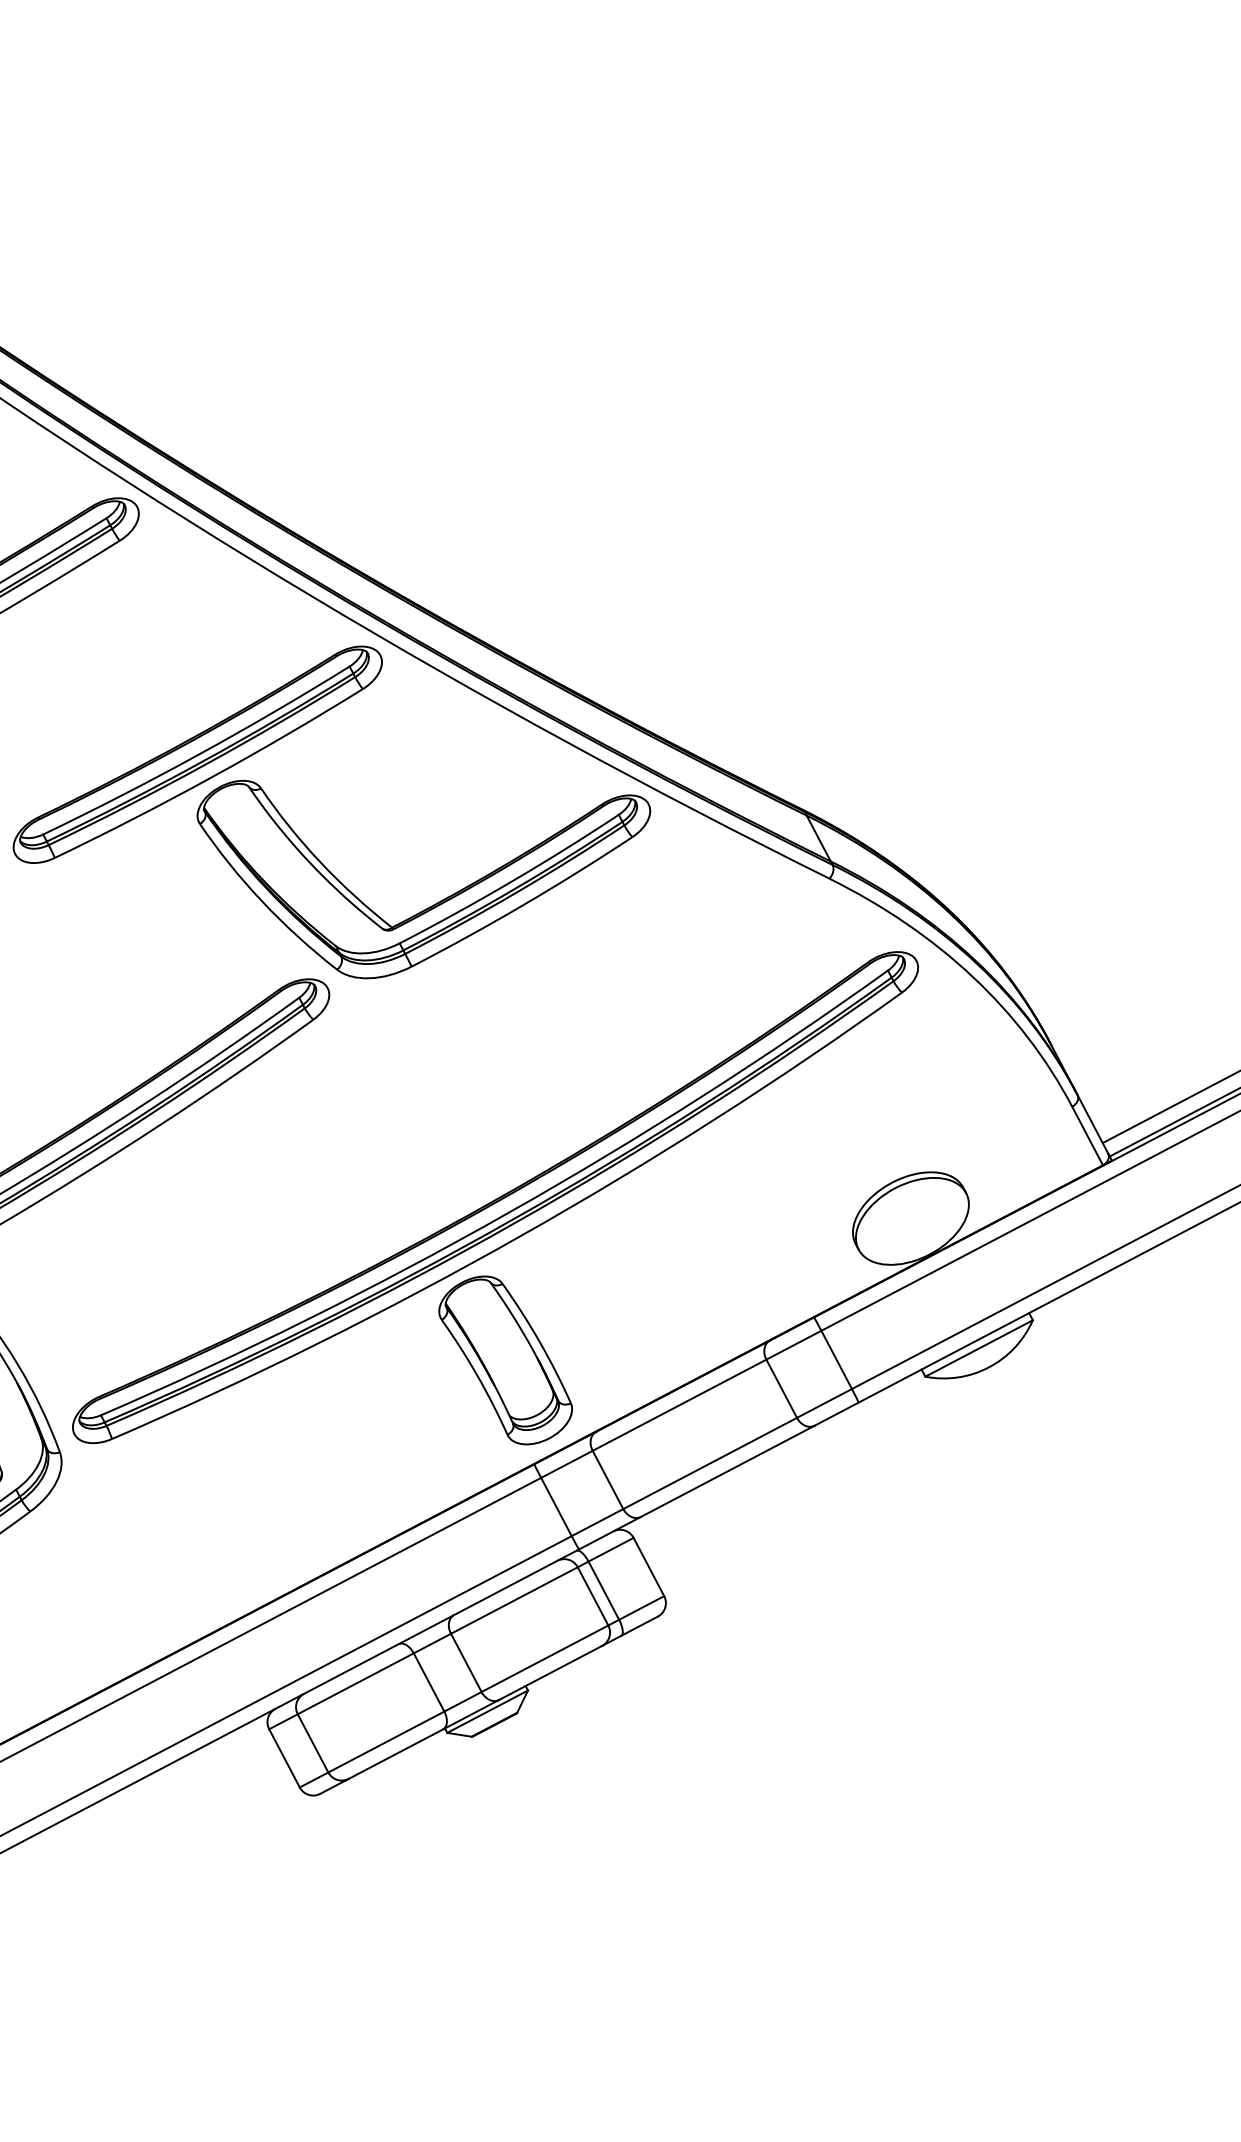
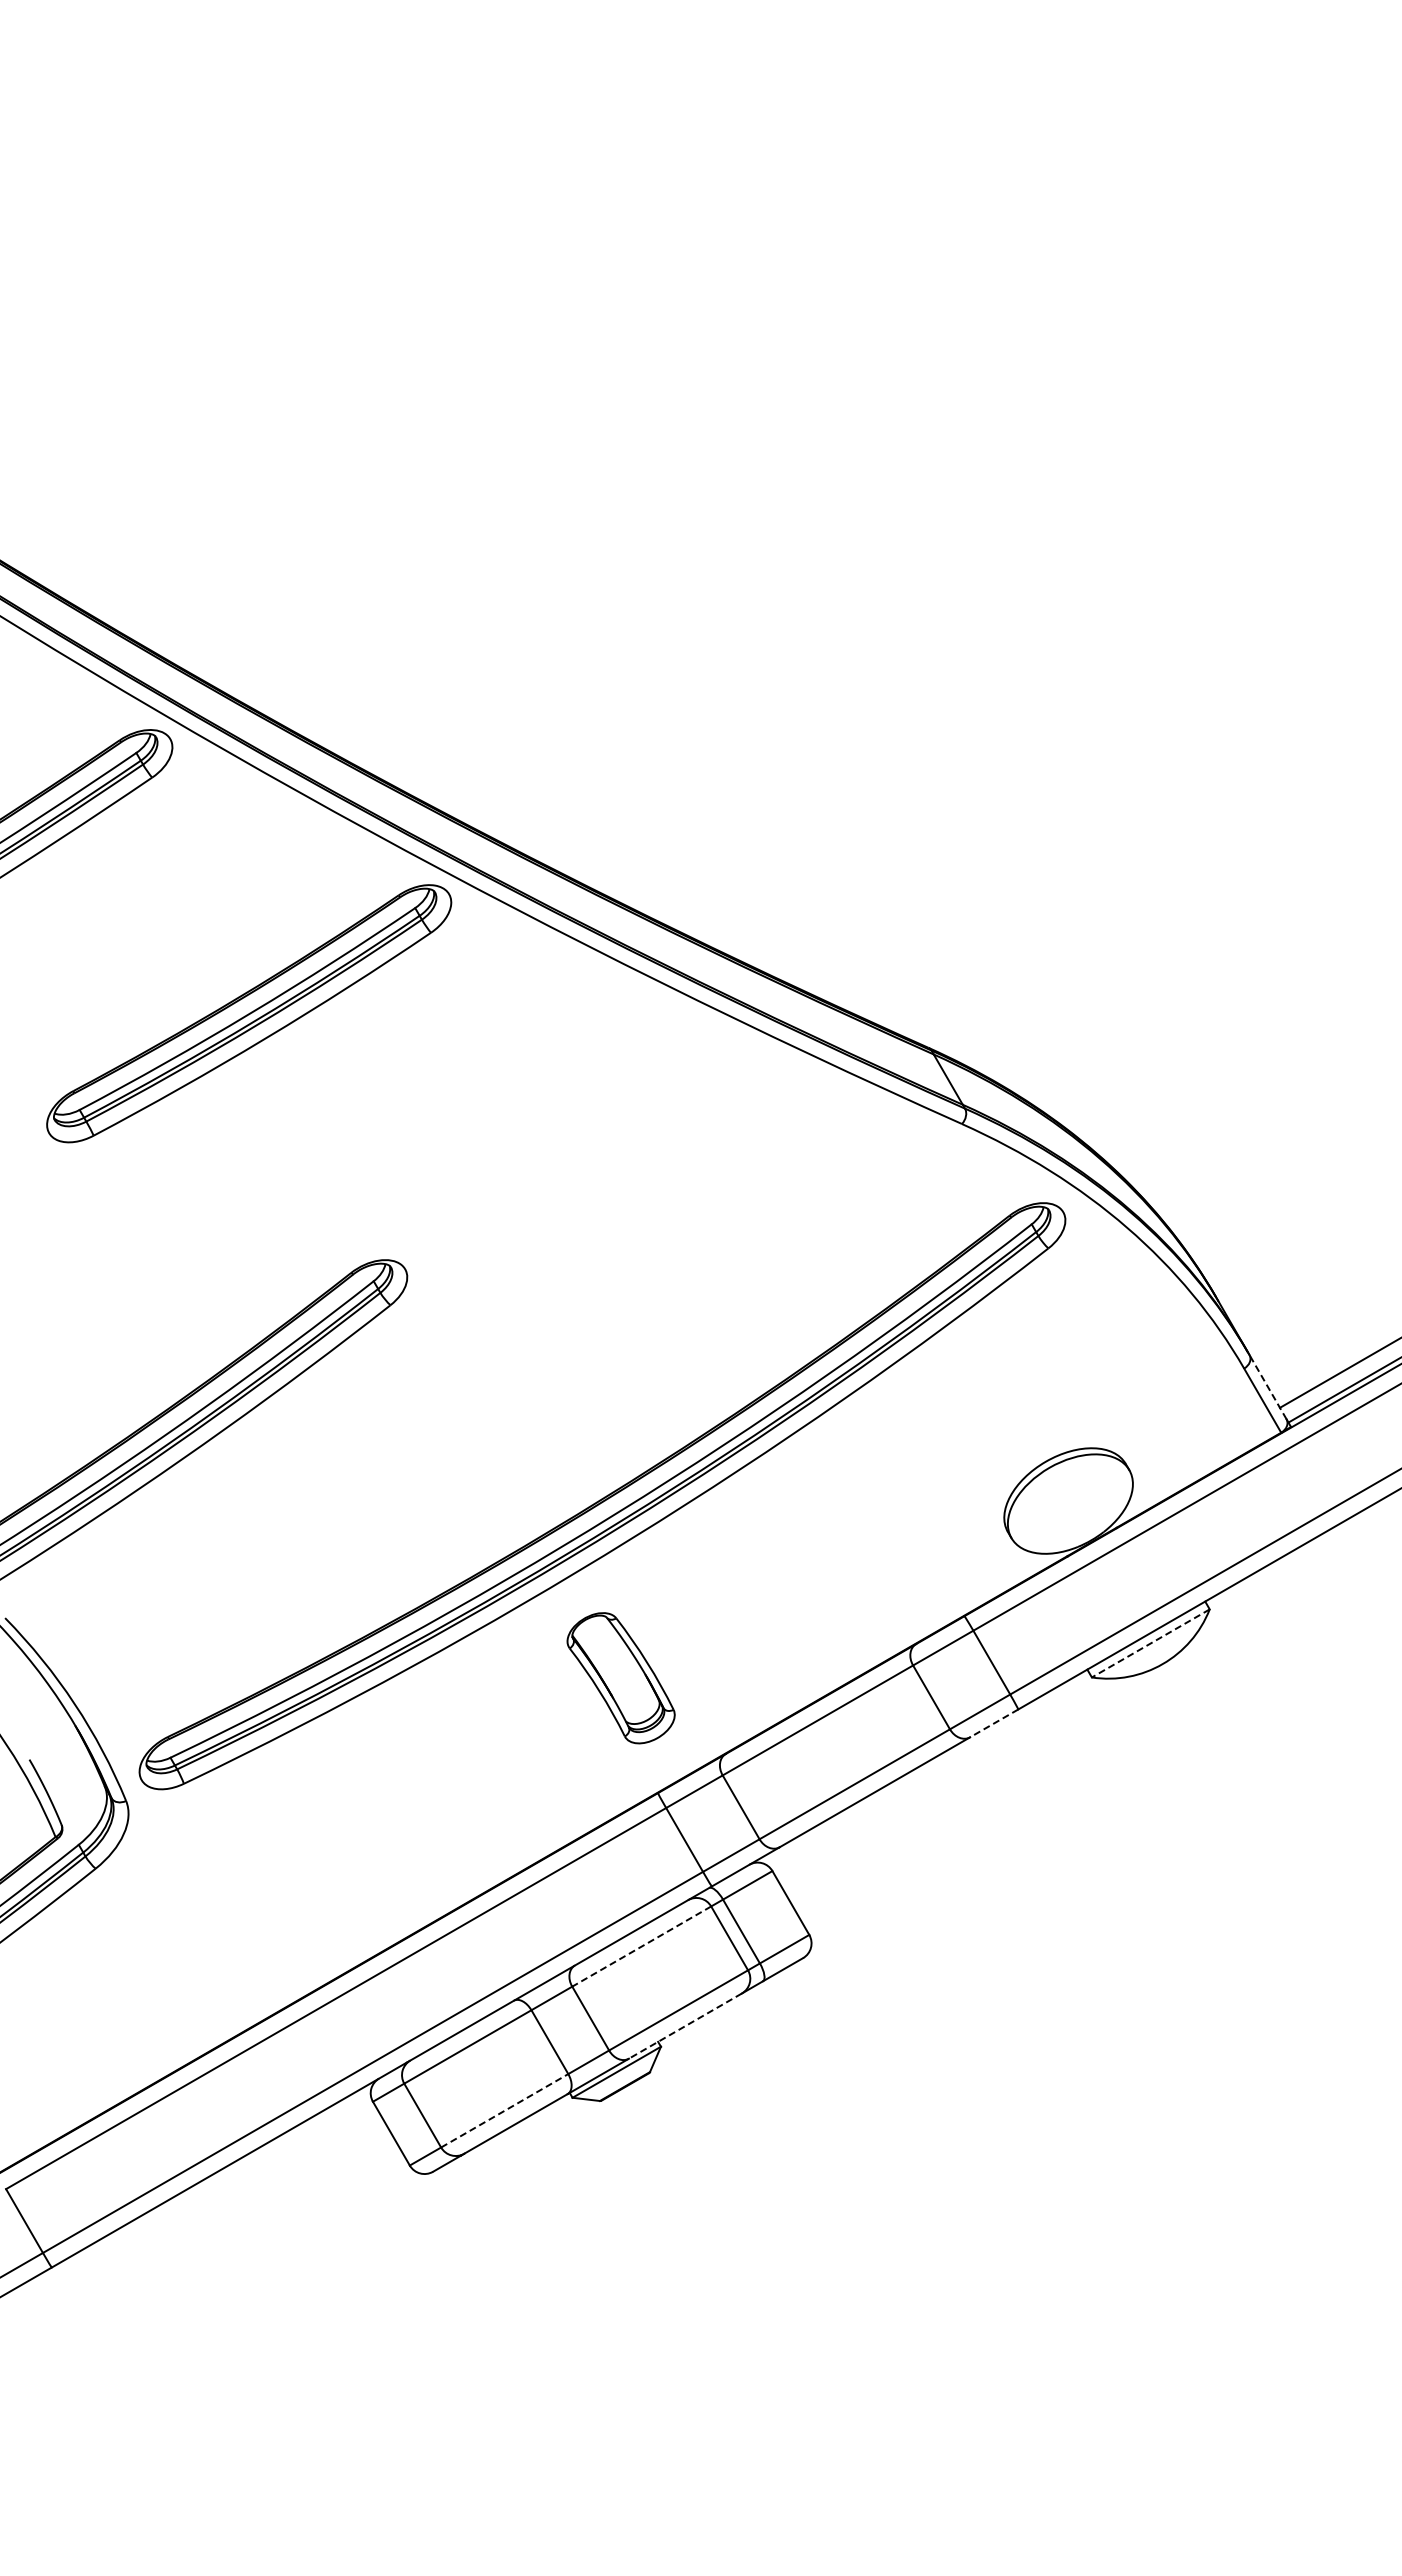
part: (432, 905) -> (518, 1171), removed
line: (1092, 1123) -> (1267, 1386), solid -> dashed
line: (978, 1348) -> (1150, 1643), solid -> dashed
part: (505, 1360) -> (620, 1678), size x0.7
line: (836, 1414) -> (994, 1723), solid -> dashed
line: (514, 1600) -> (641, 1946), solid -> dashed
line: (549, 1673) -> (684, 2026), solid -> dashed
line: (387, 1741) -> (505, 2110), solid -> dashed

